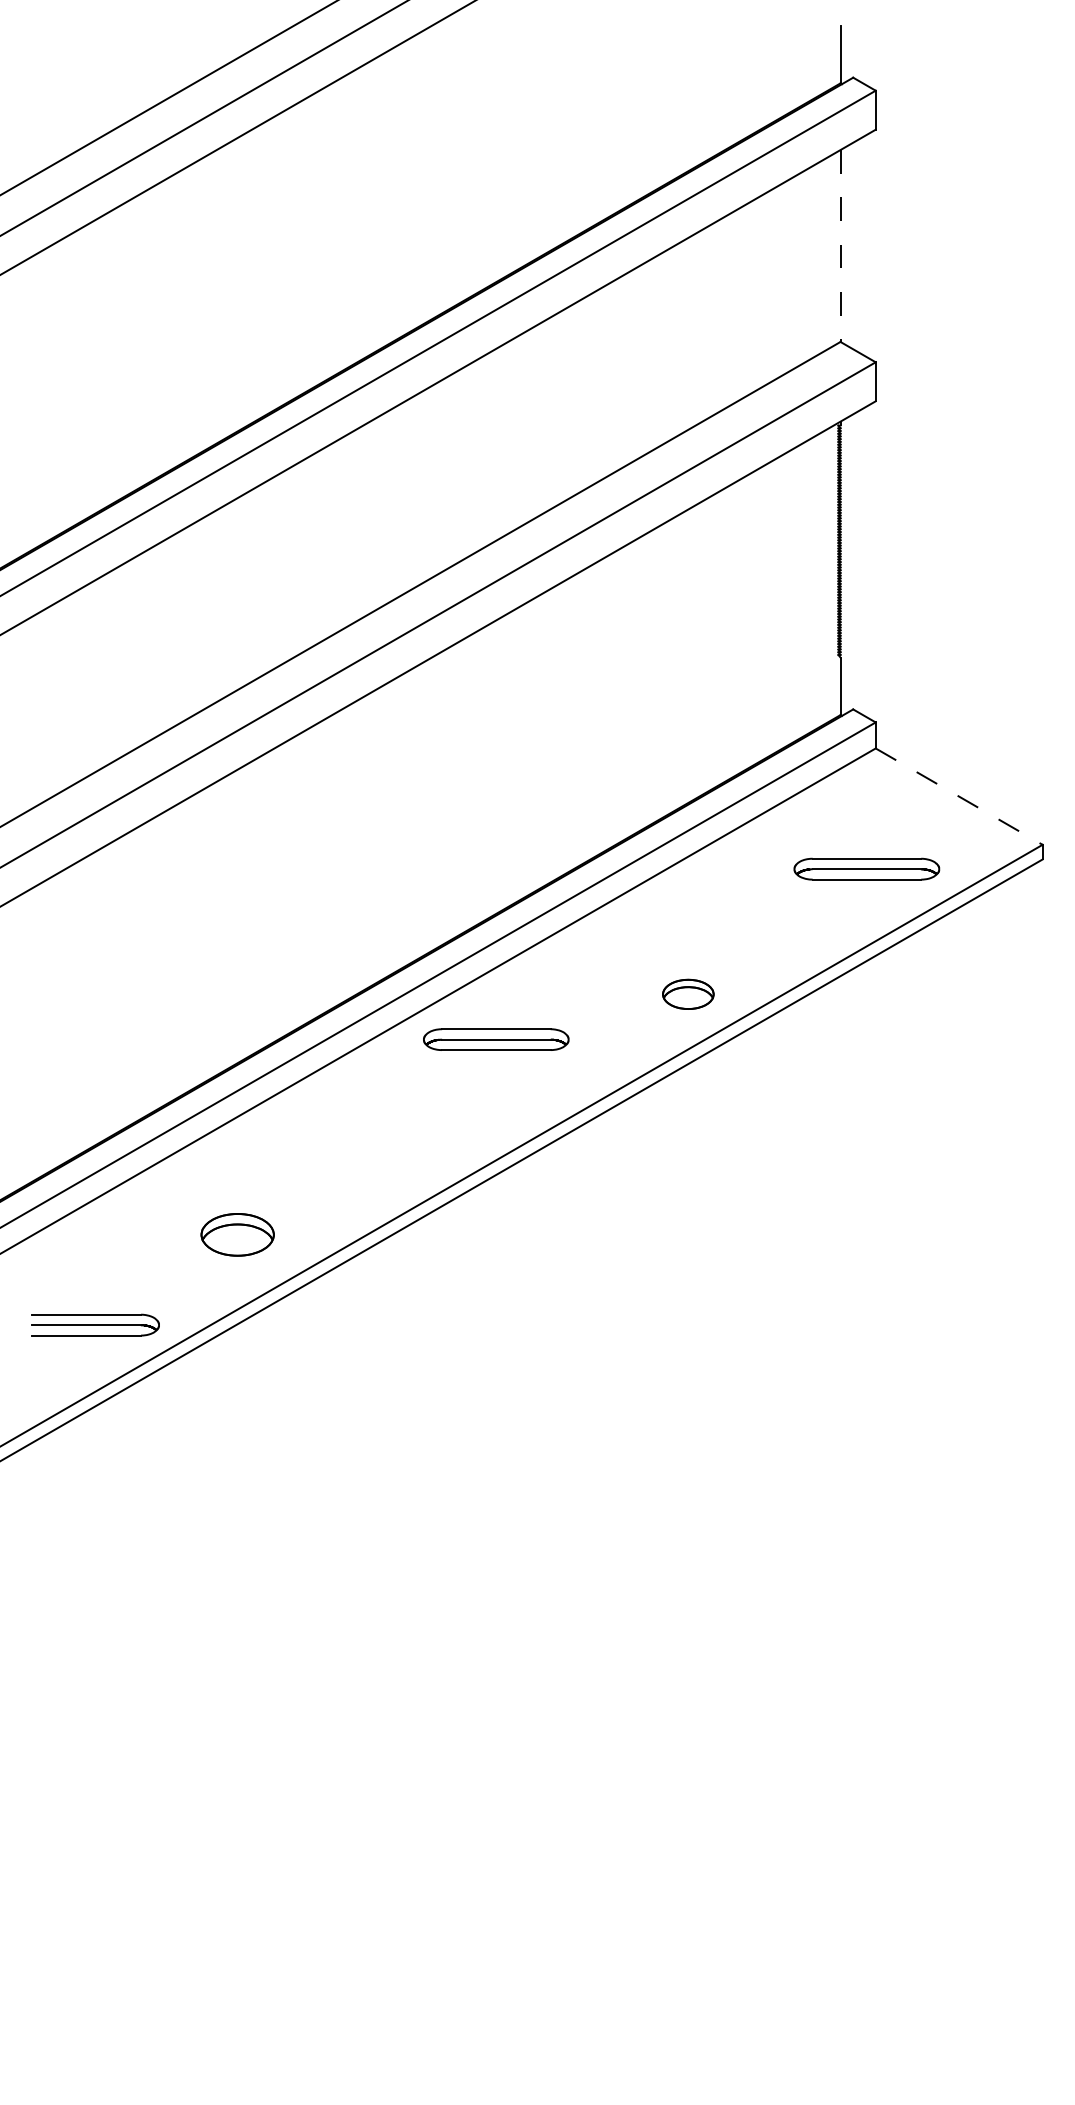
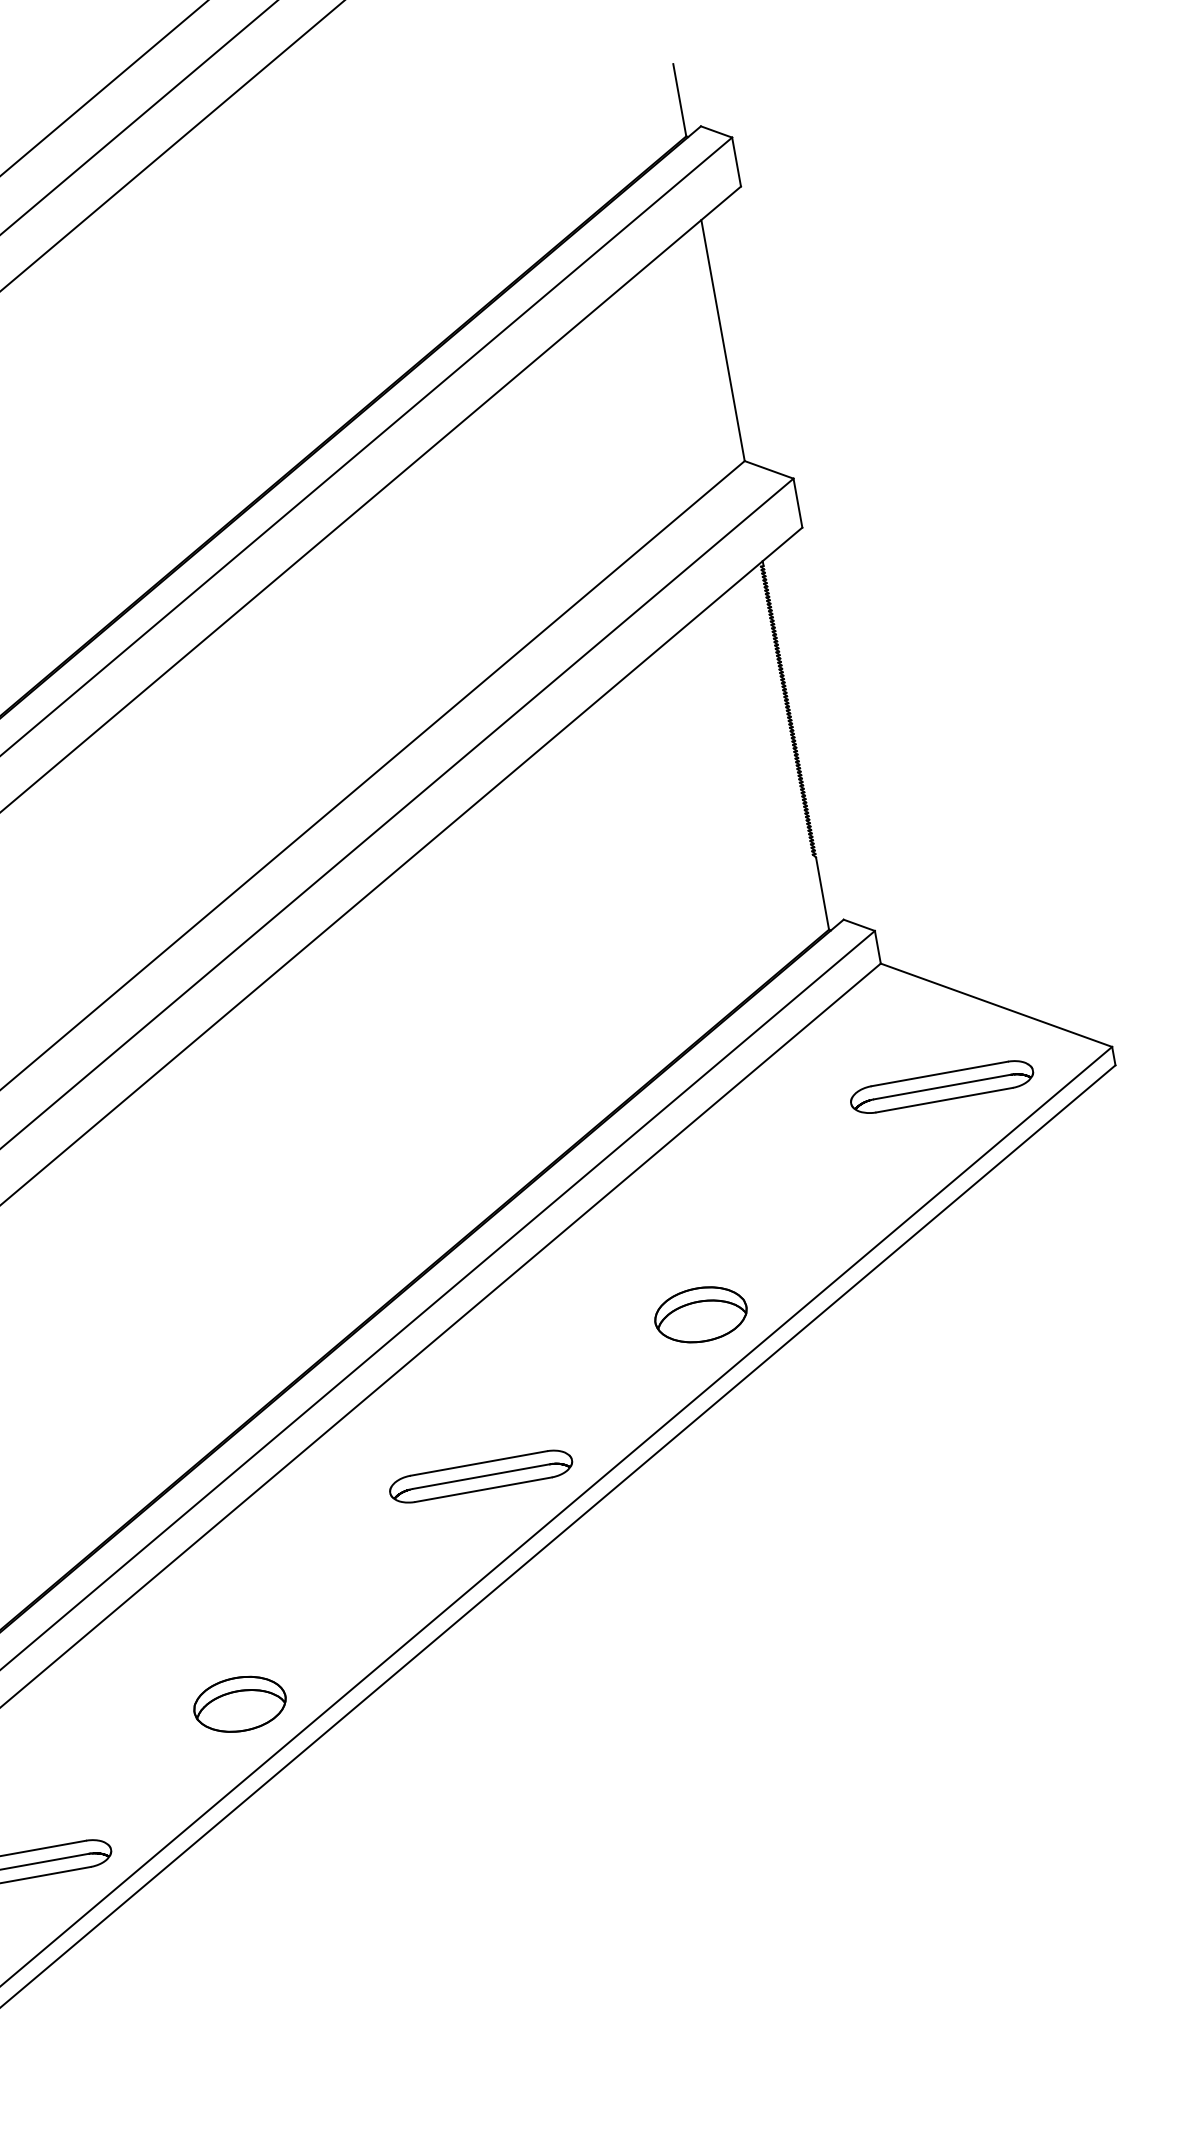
line: (840, 246) -> (723, 341), dashed -> solid
line: (959, 796) -> (996, 1005), dashed -> solid
part: (866, 868) -> (941, 1086), moved
part: (688, 994) -> (701, 1314), size x1.43
part: (496, 1039) -> (481, 1476), moved
part: (237, 1234) -> (239, 1703), moved

